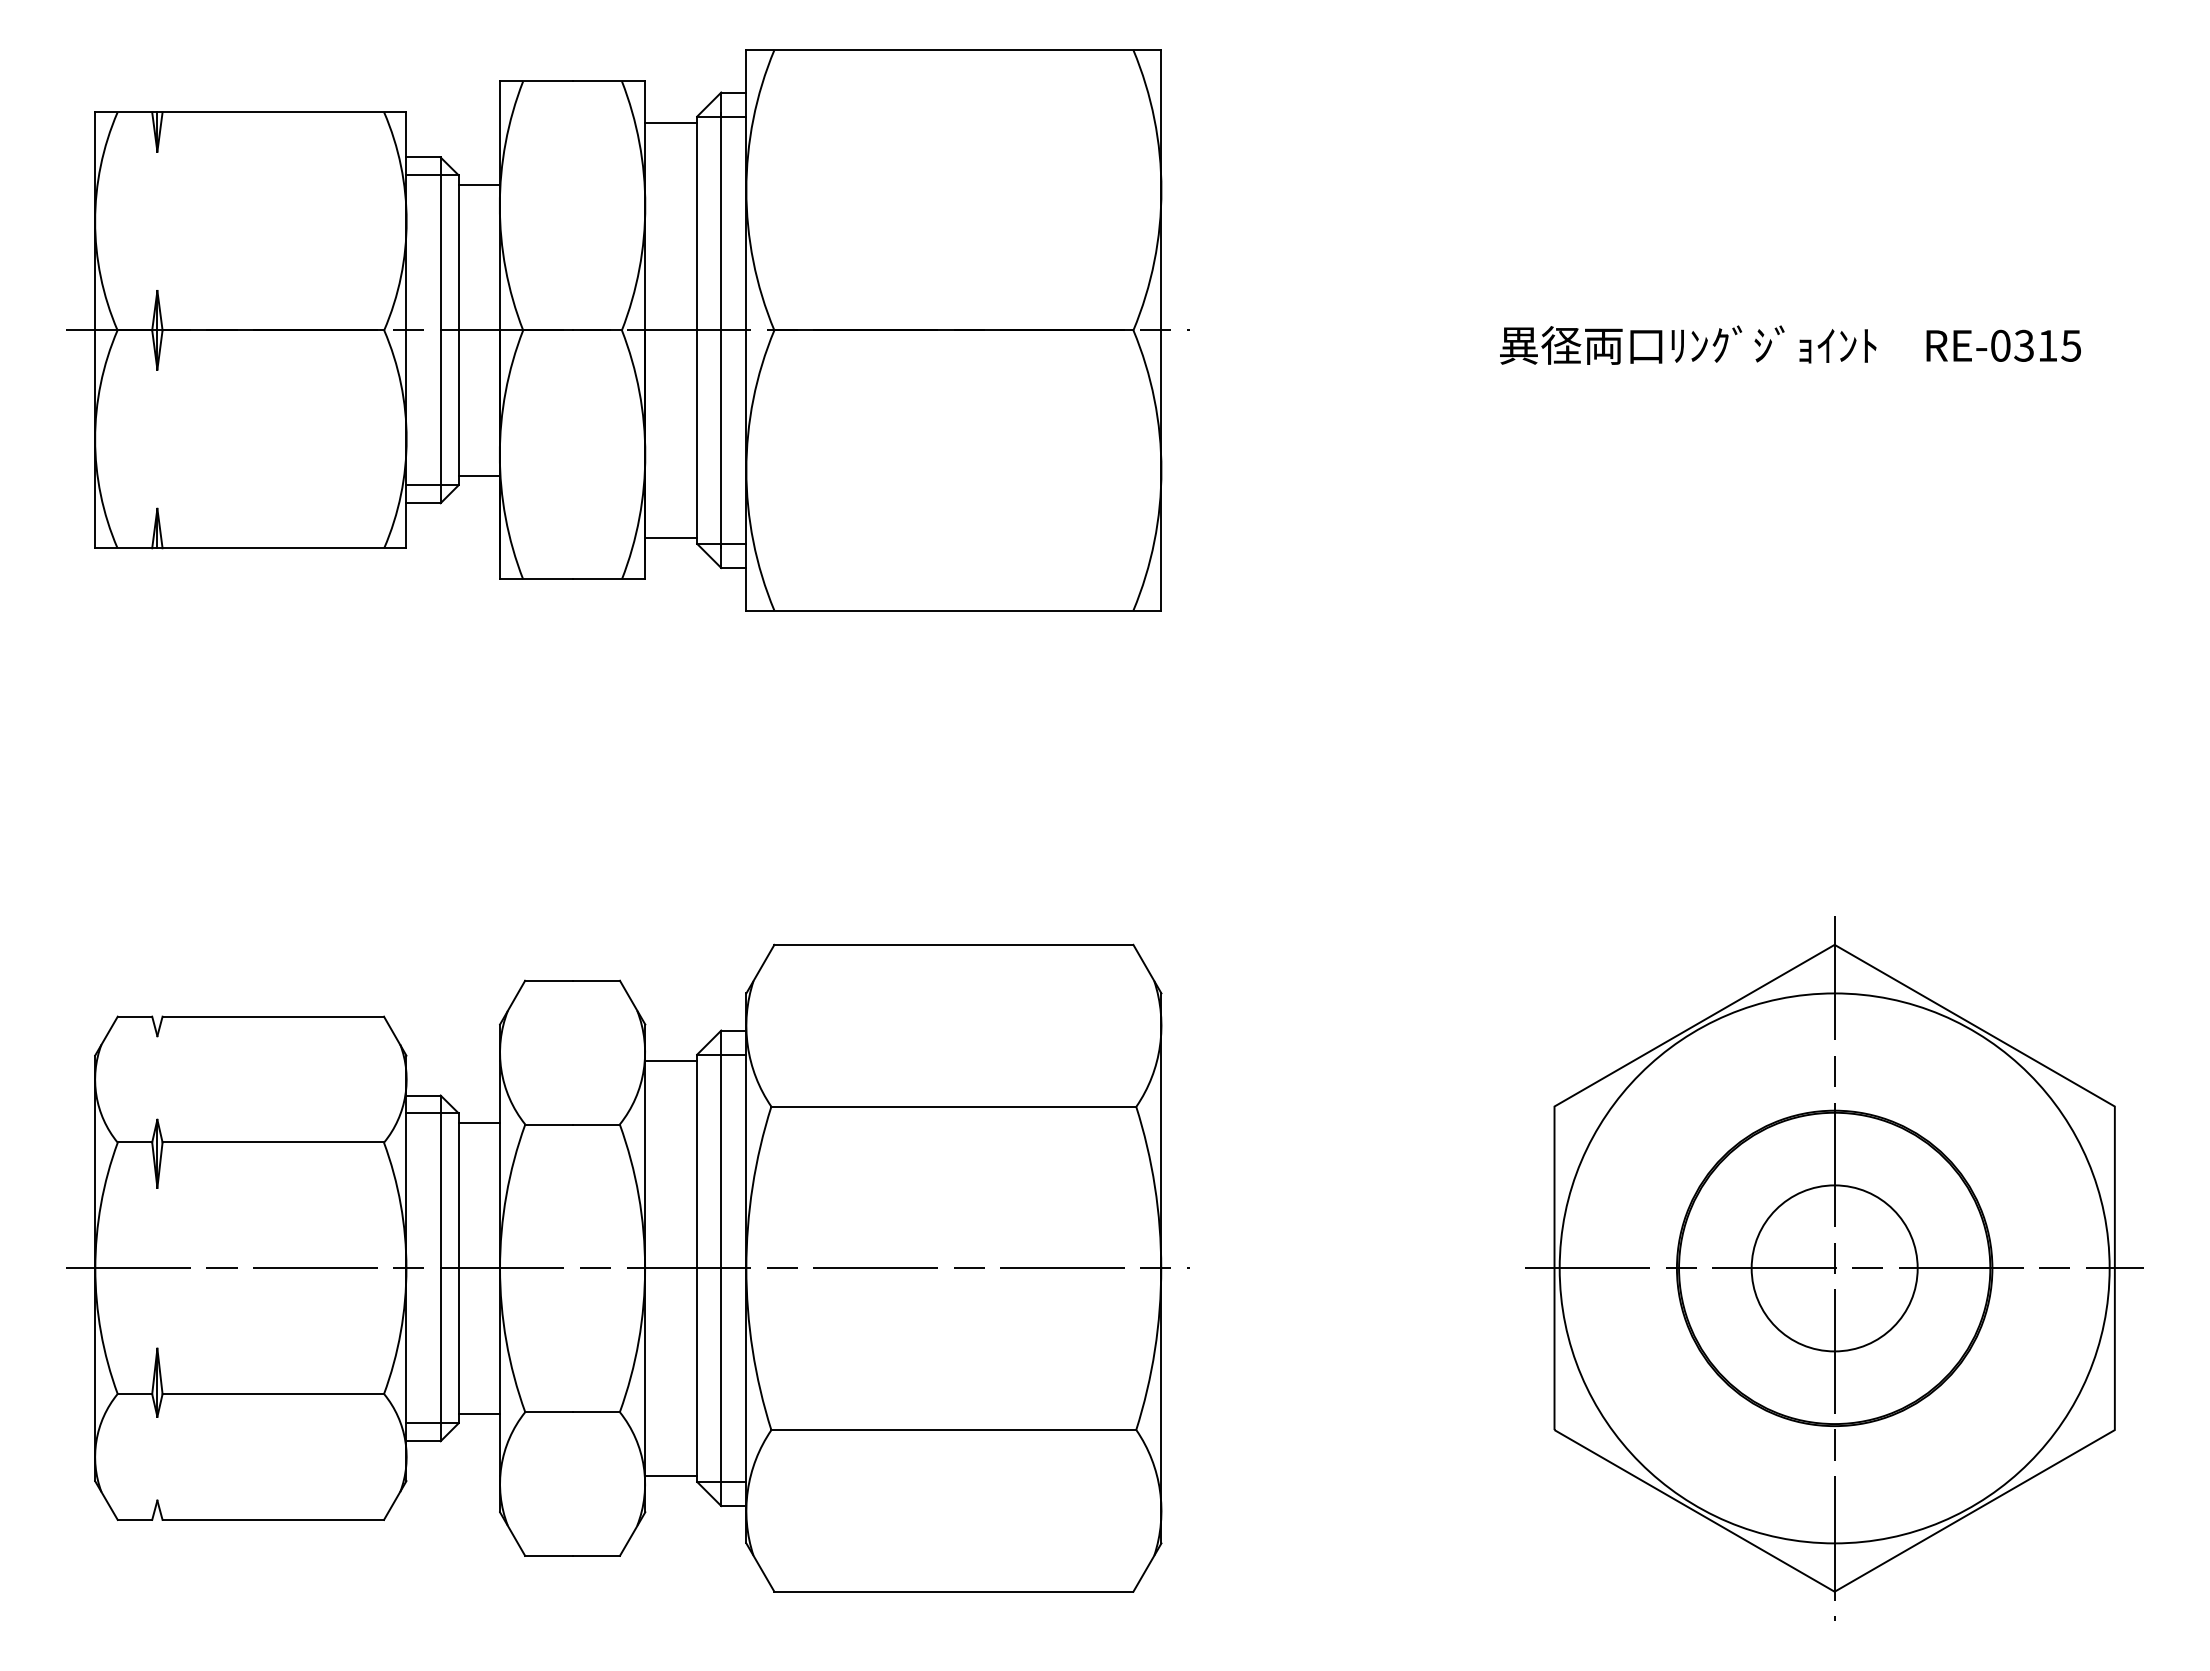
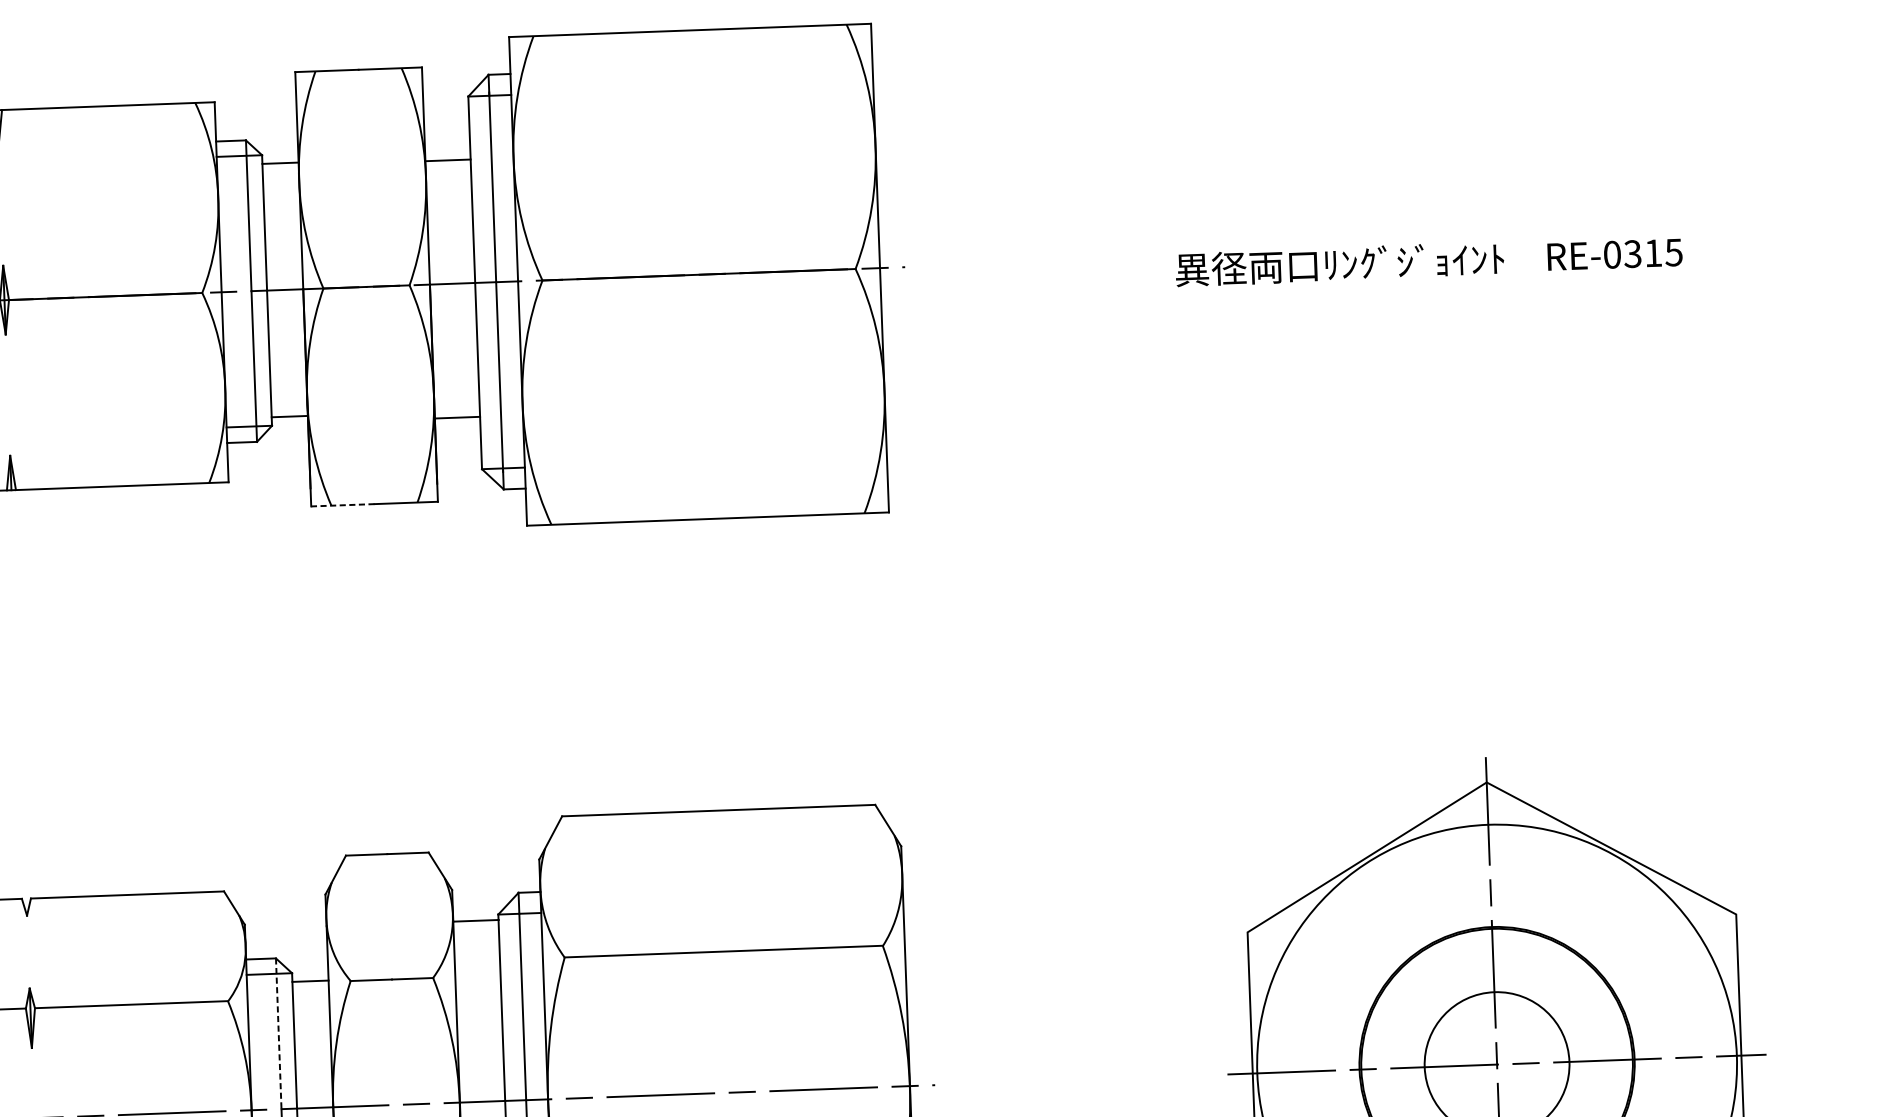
line: (671, 122) -> (448, 160), moved
line: (671, 537) -> (457, 417), moved
line: (535, 579) -> (342, 505), solid -> dashed
line: (440, 1182) -> (278, 1034), solid -> dashed

